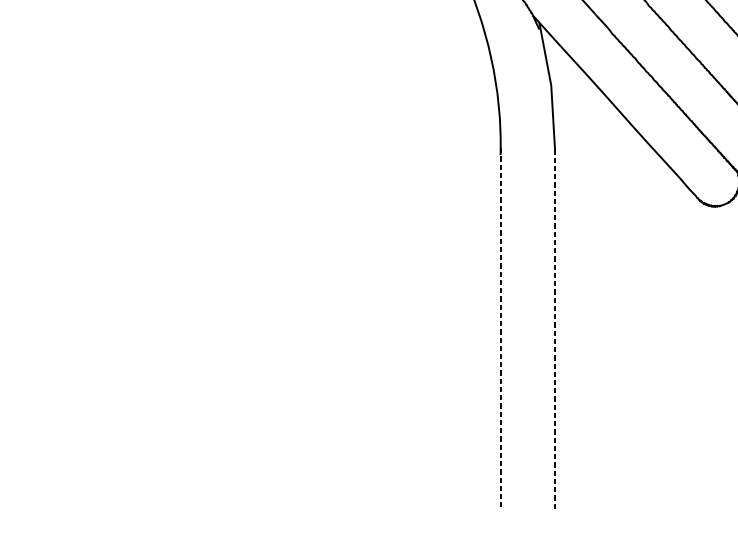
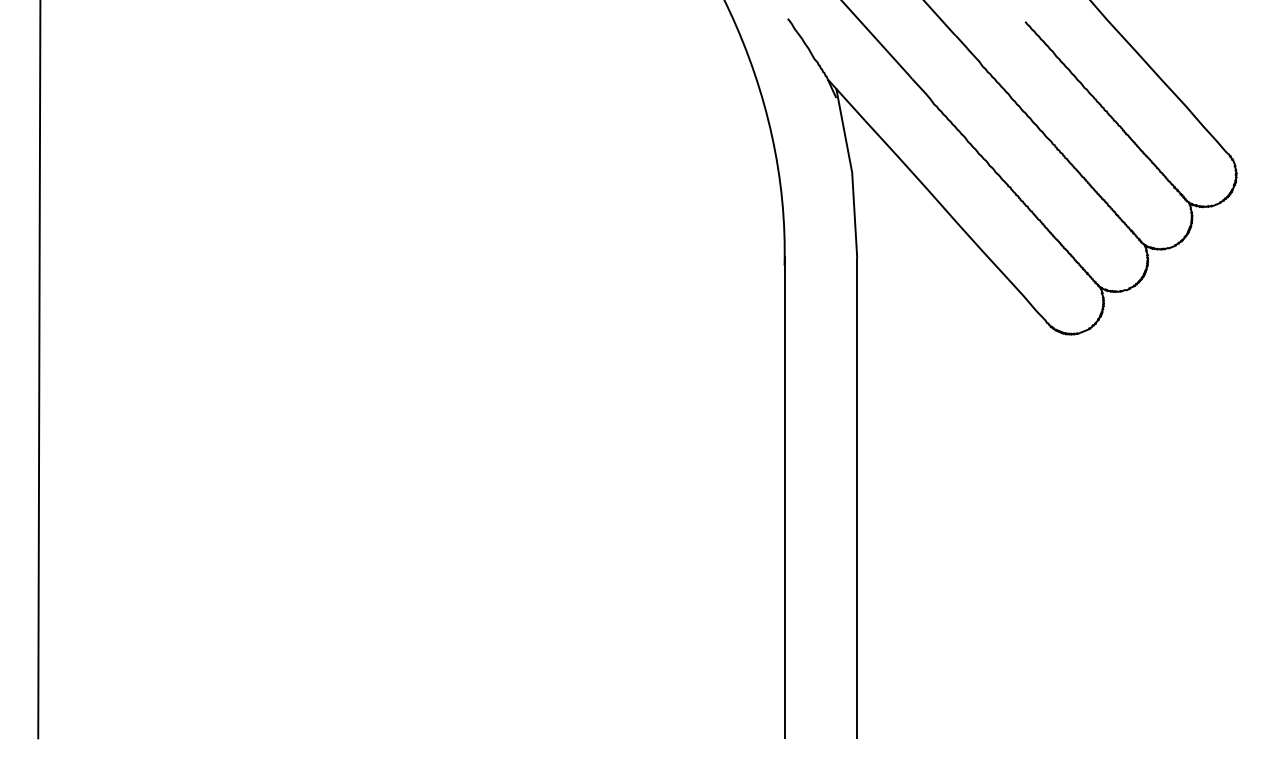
line: (501, 328) -> (785, 497), dashed -> solid
line: (555, 329) -> (857, 498), dashed -> solid

